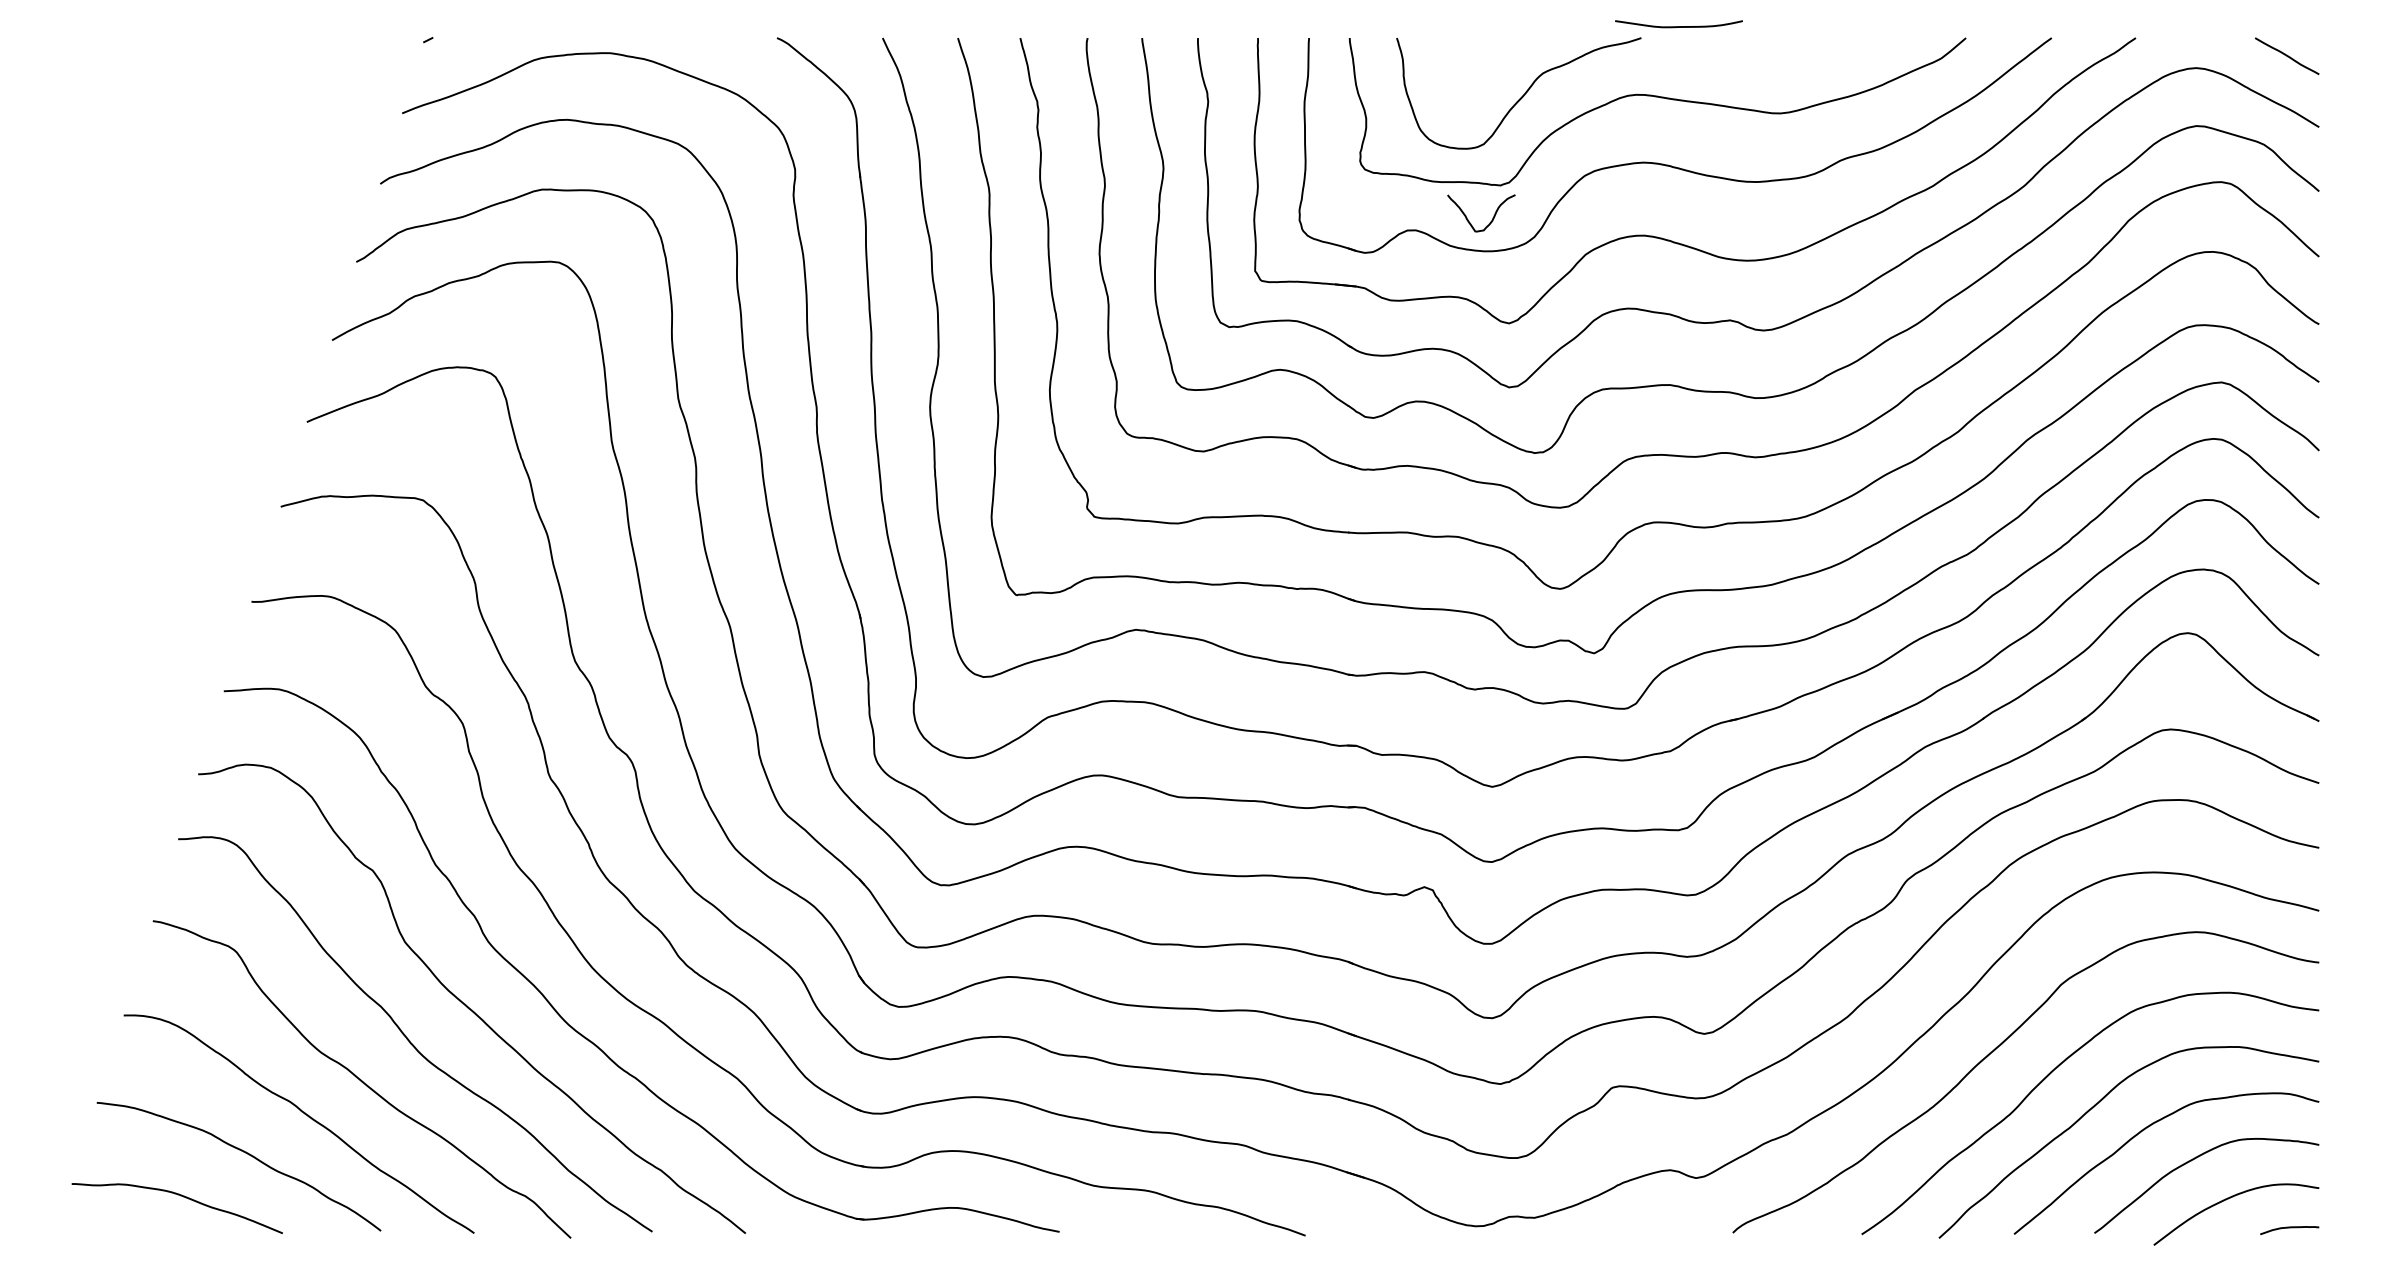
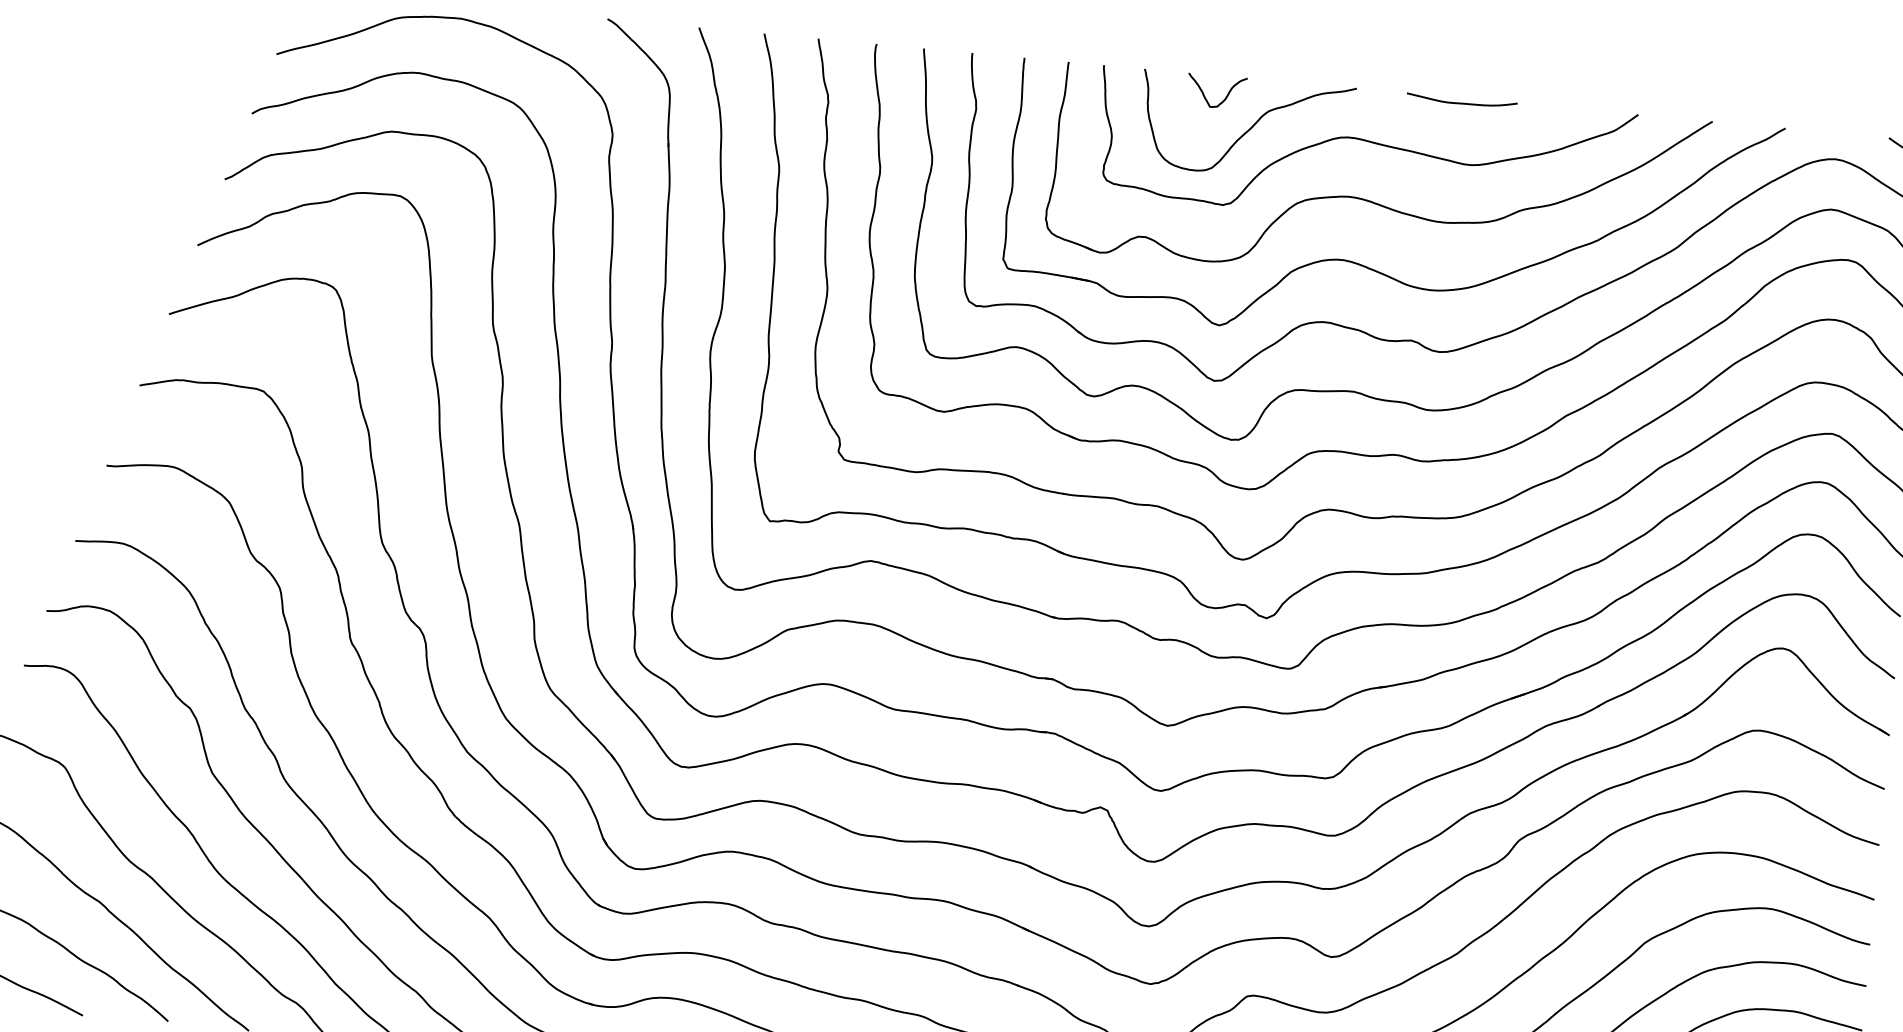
curve: (1678, 26) -> (1461, 103), moved
curve: (1492, 217) -> (1226, 96), moved

